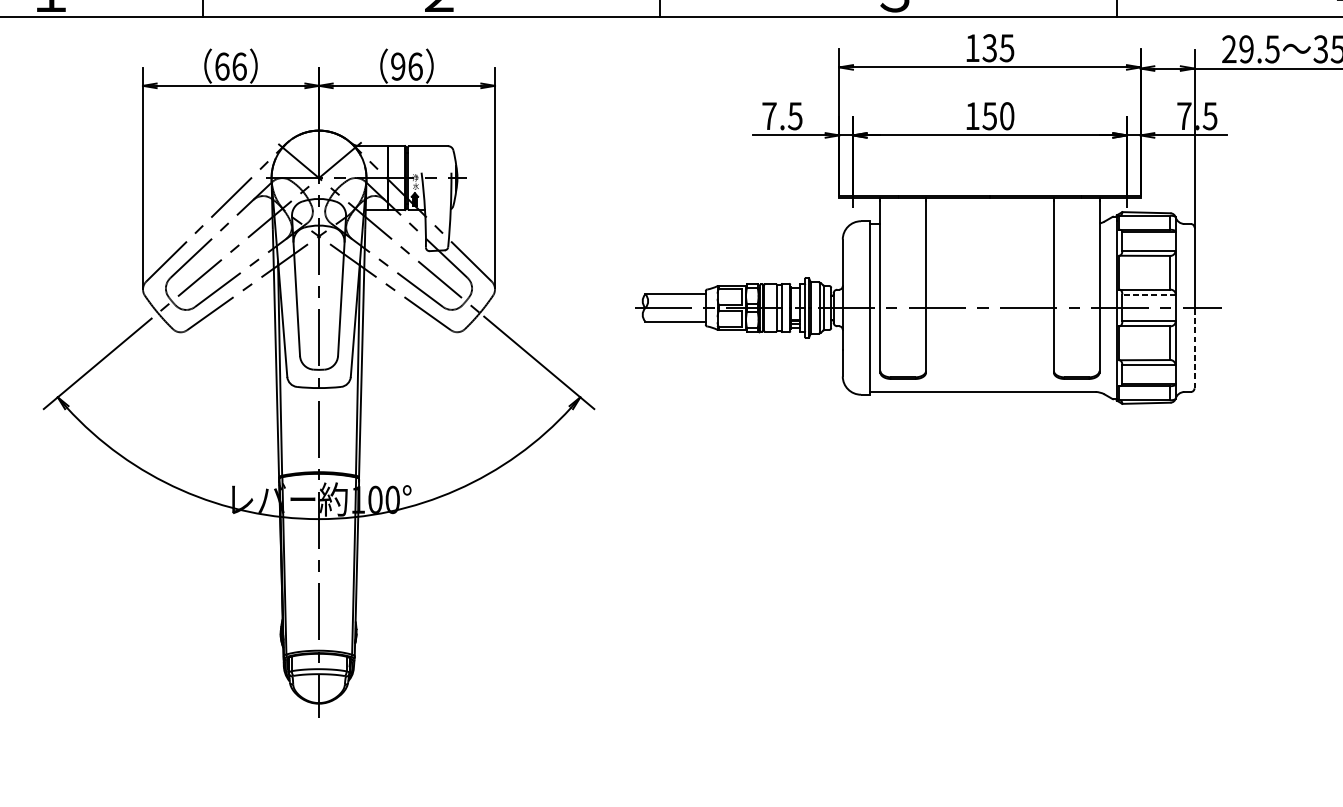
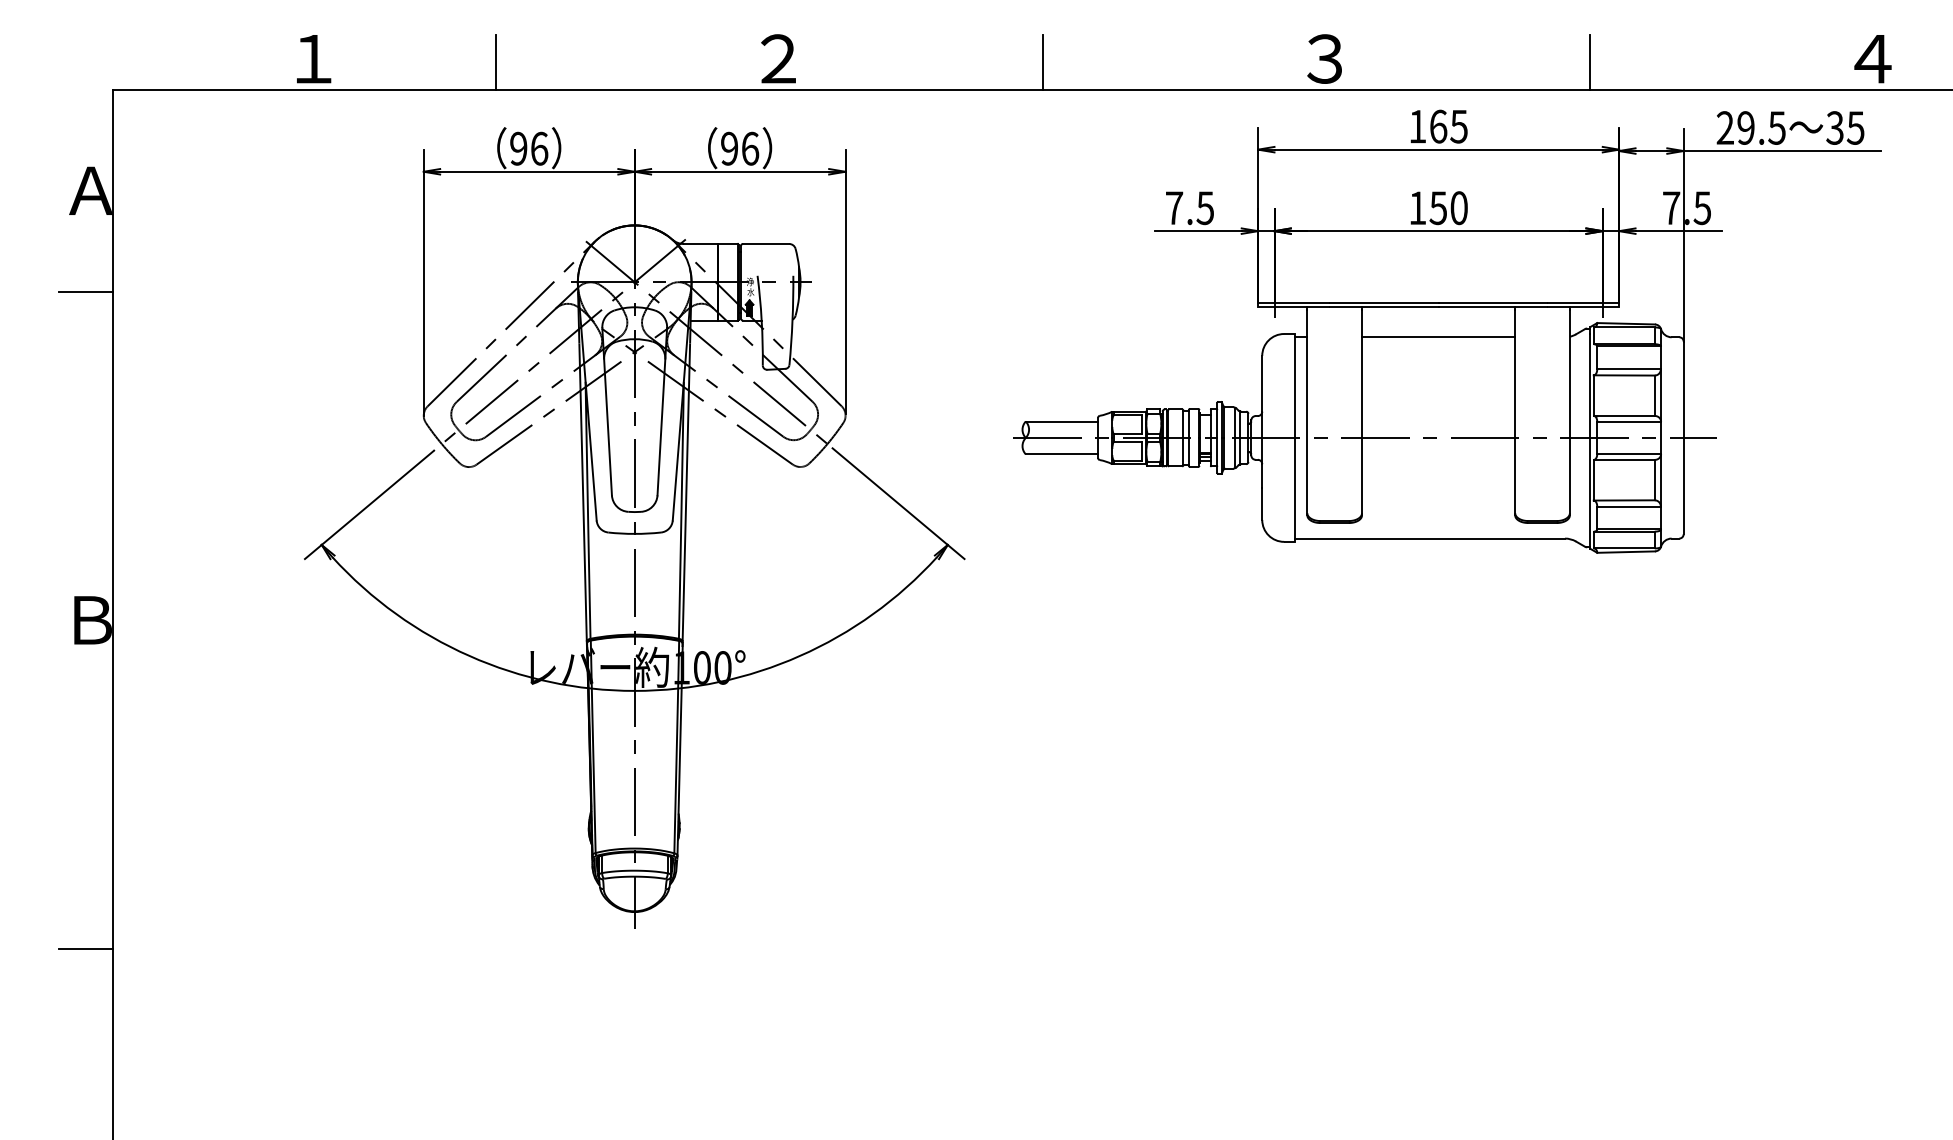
text: (989, 48) -> (1438, 126), 135 -> 165
text: (222, 66) -> (518, 148), 66 -> 96
line: (989, 224) -> (1438, 337), added
line: (1149, 294) -> (1629, 421), dashed -> solid
line: (1194, 347) -> (1683, 485), dashed -> solid

